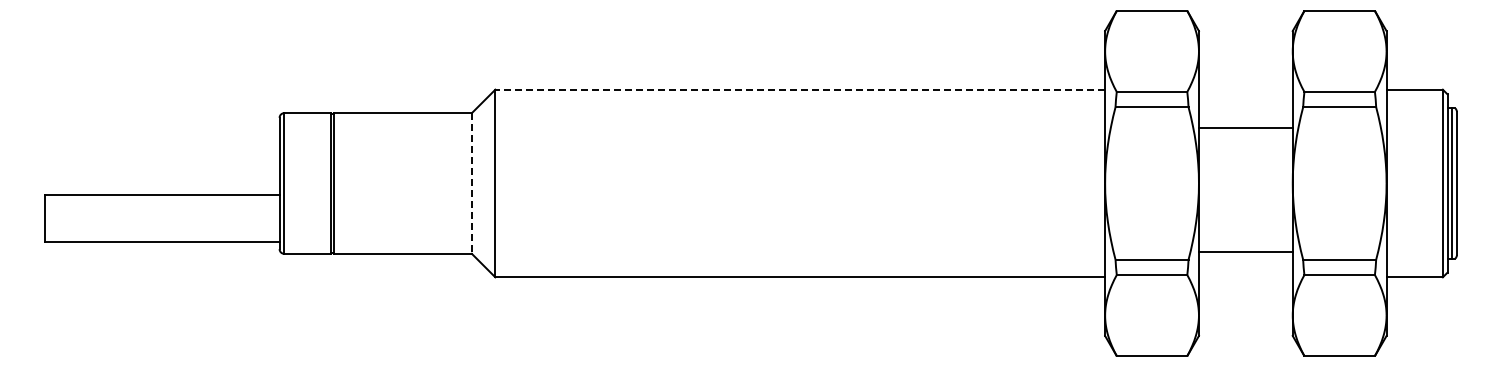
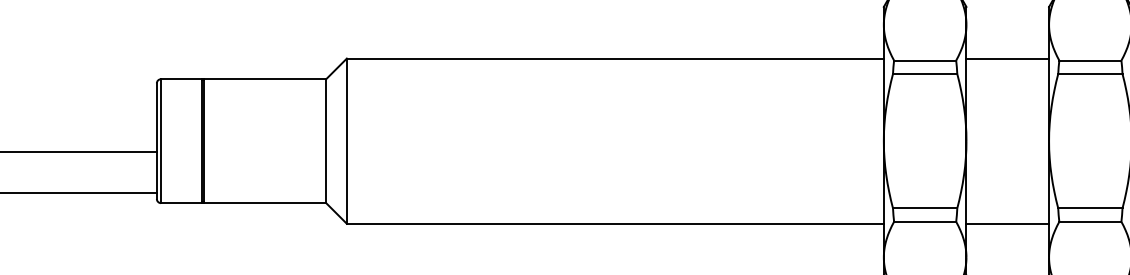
line: (800, 89) -> (615, 58), dashed -> solid
line: (1245, 127) -> (1007, 58), moved
line: (471, 184) -> (325, 142), dashed -> solid
line: (1245, 252) -> (1007, 223), moved

